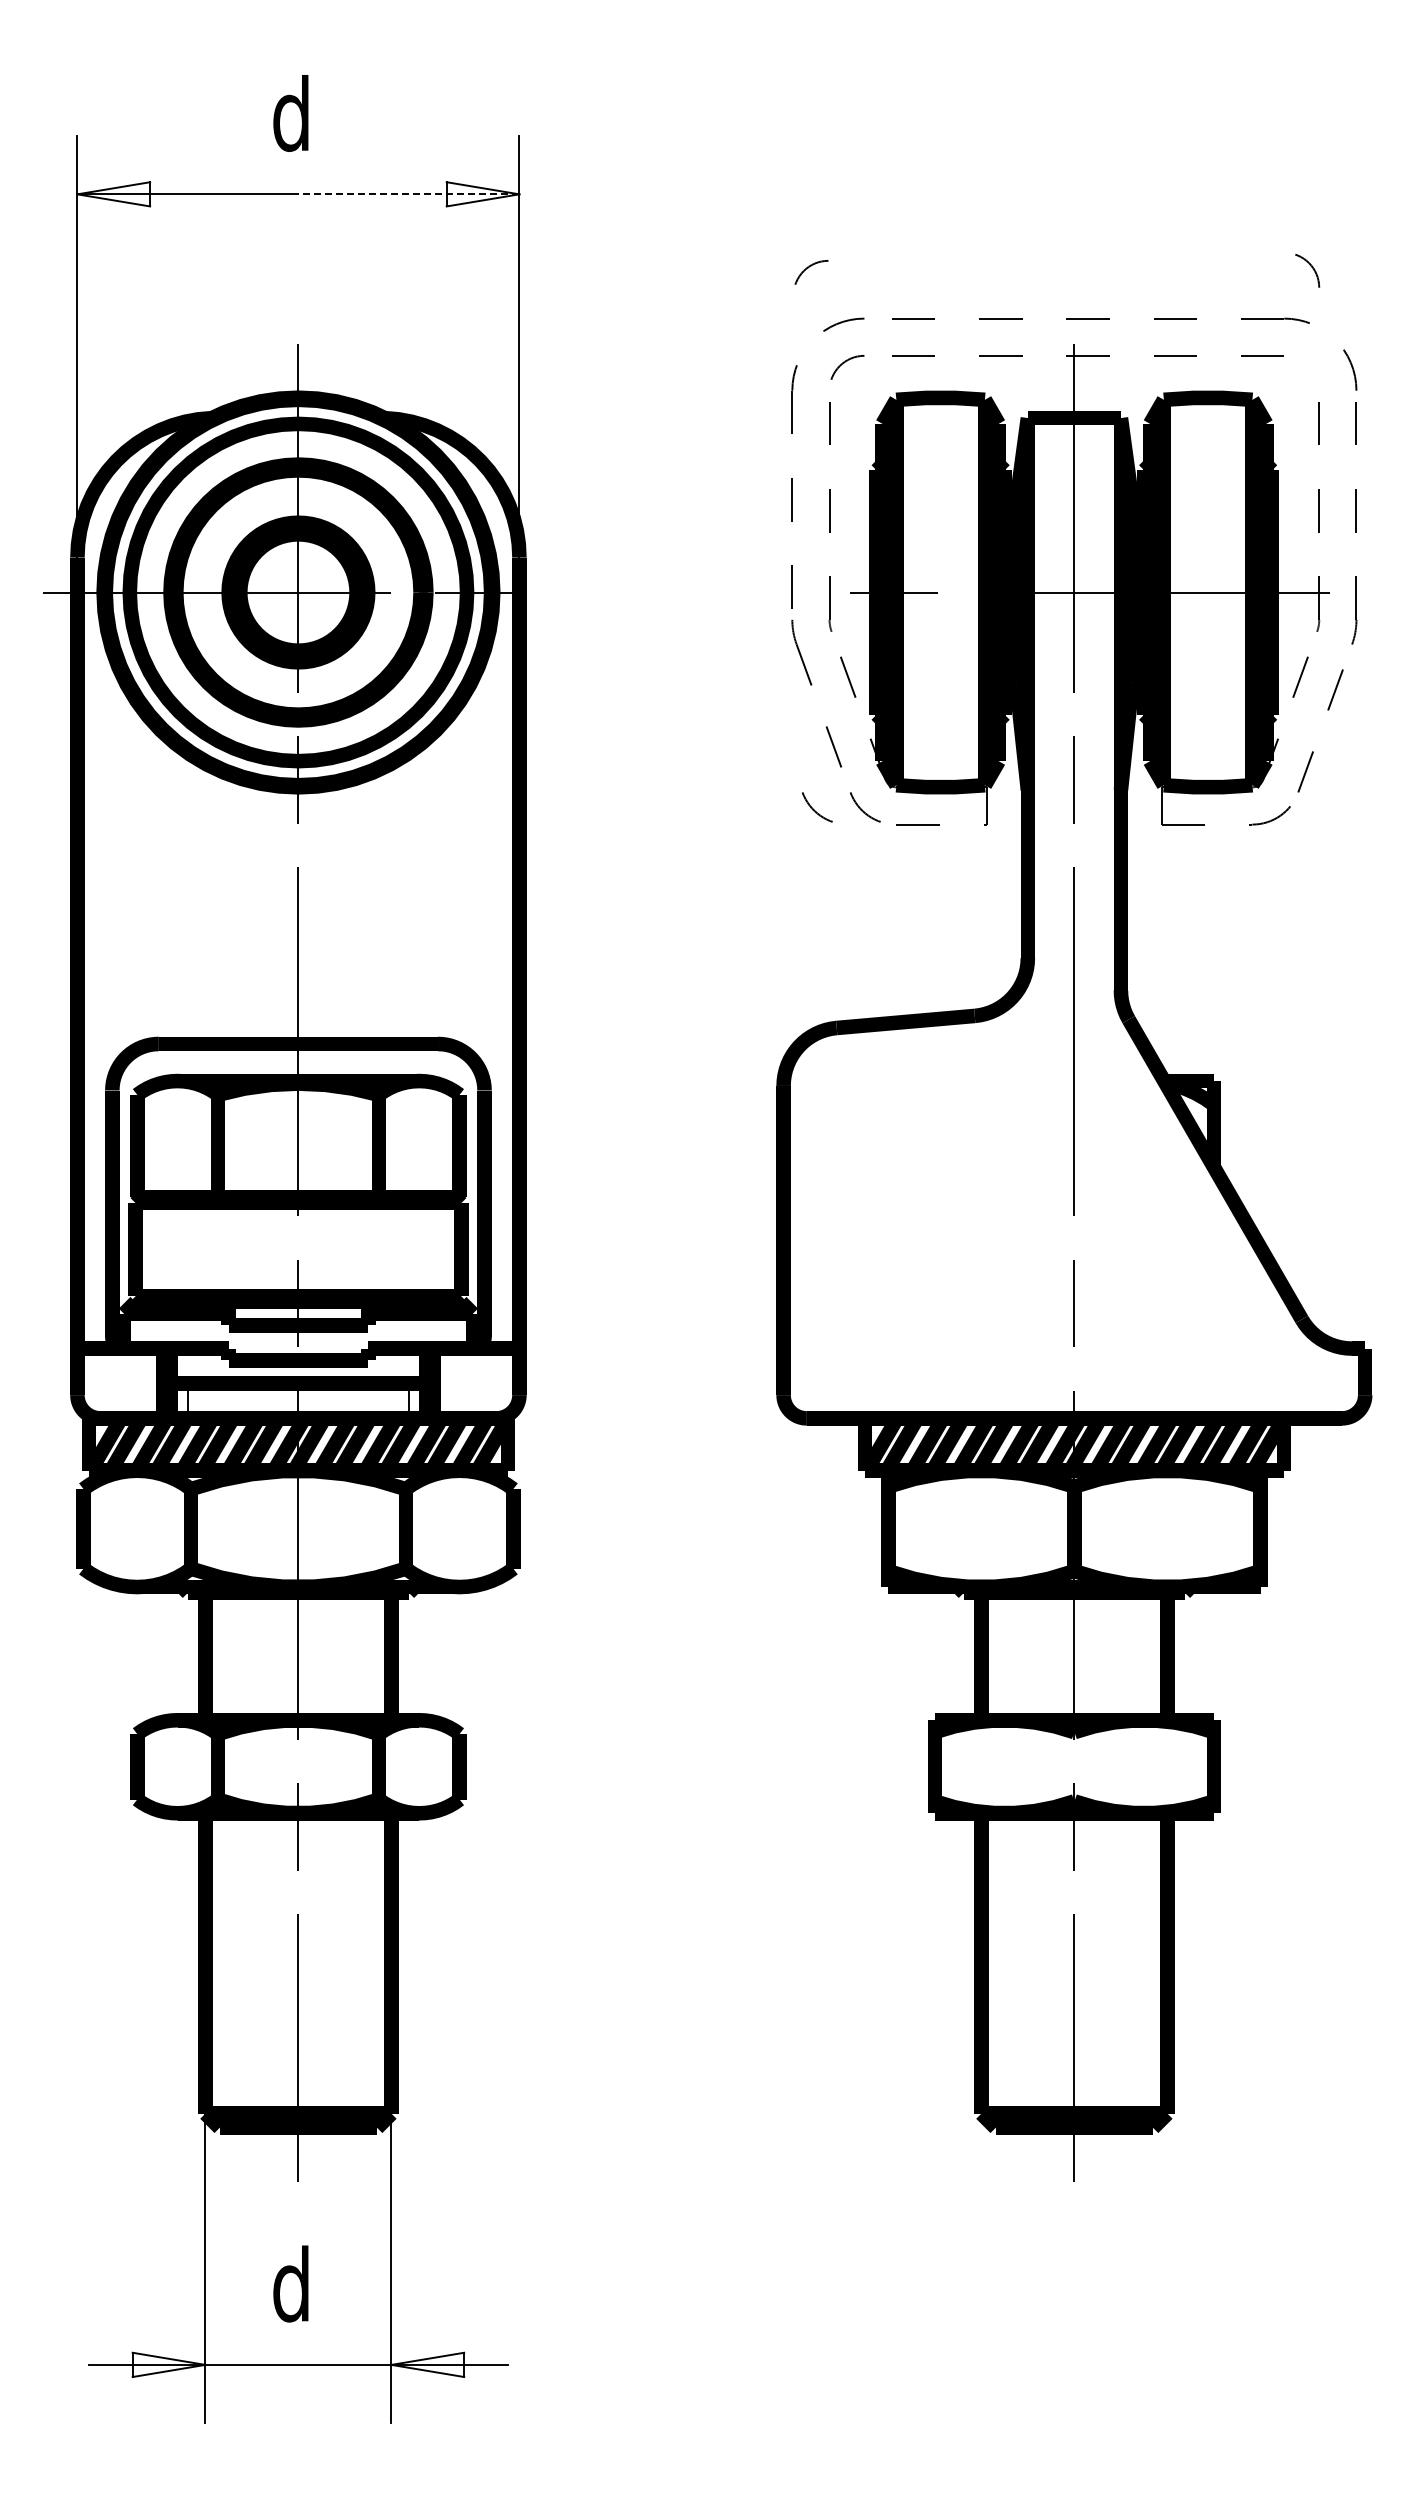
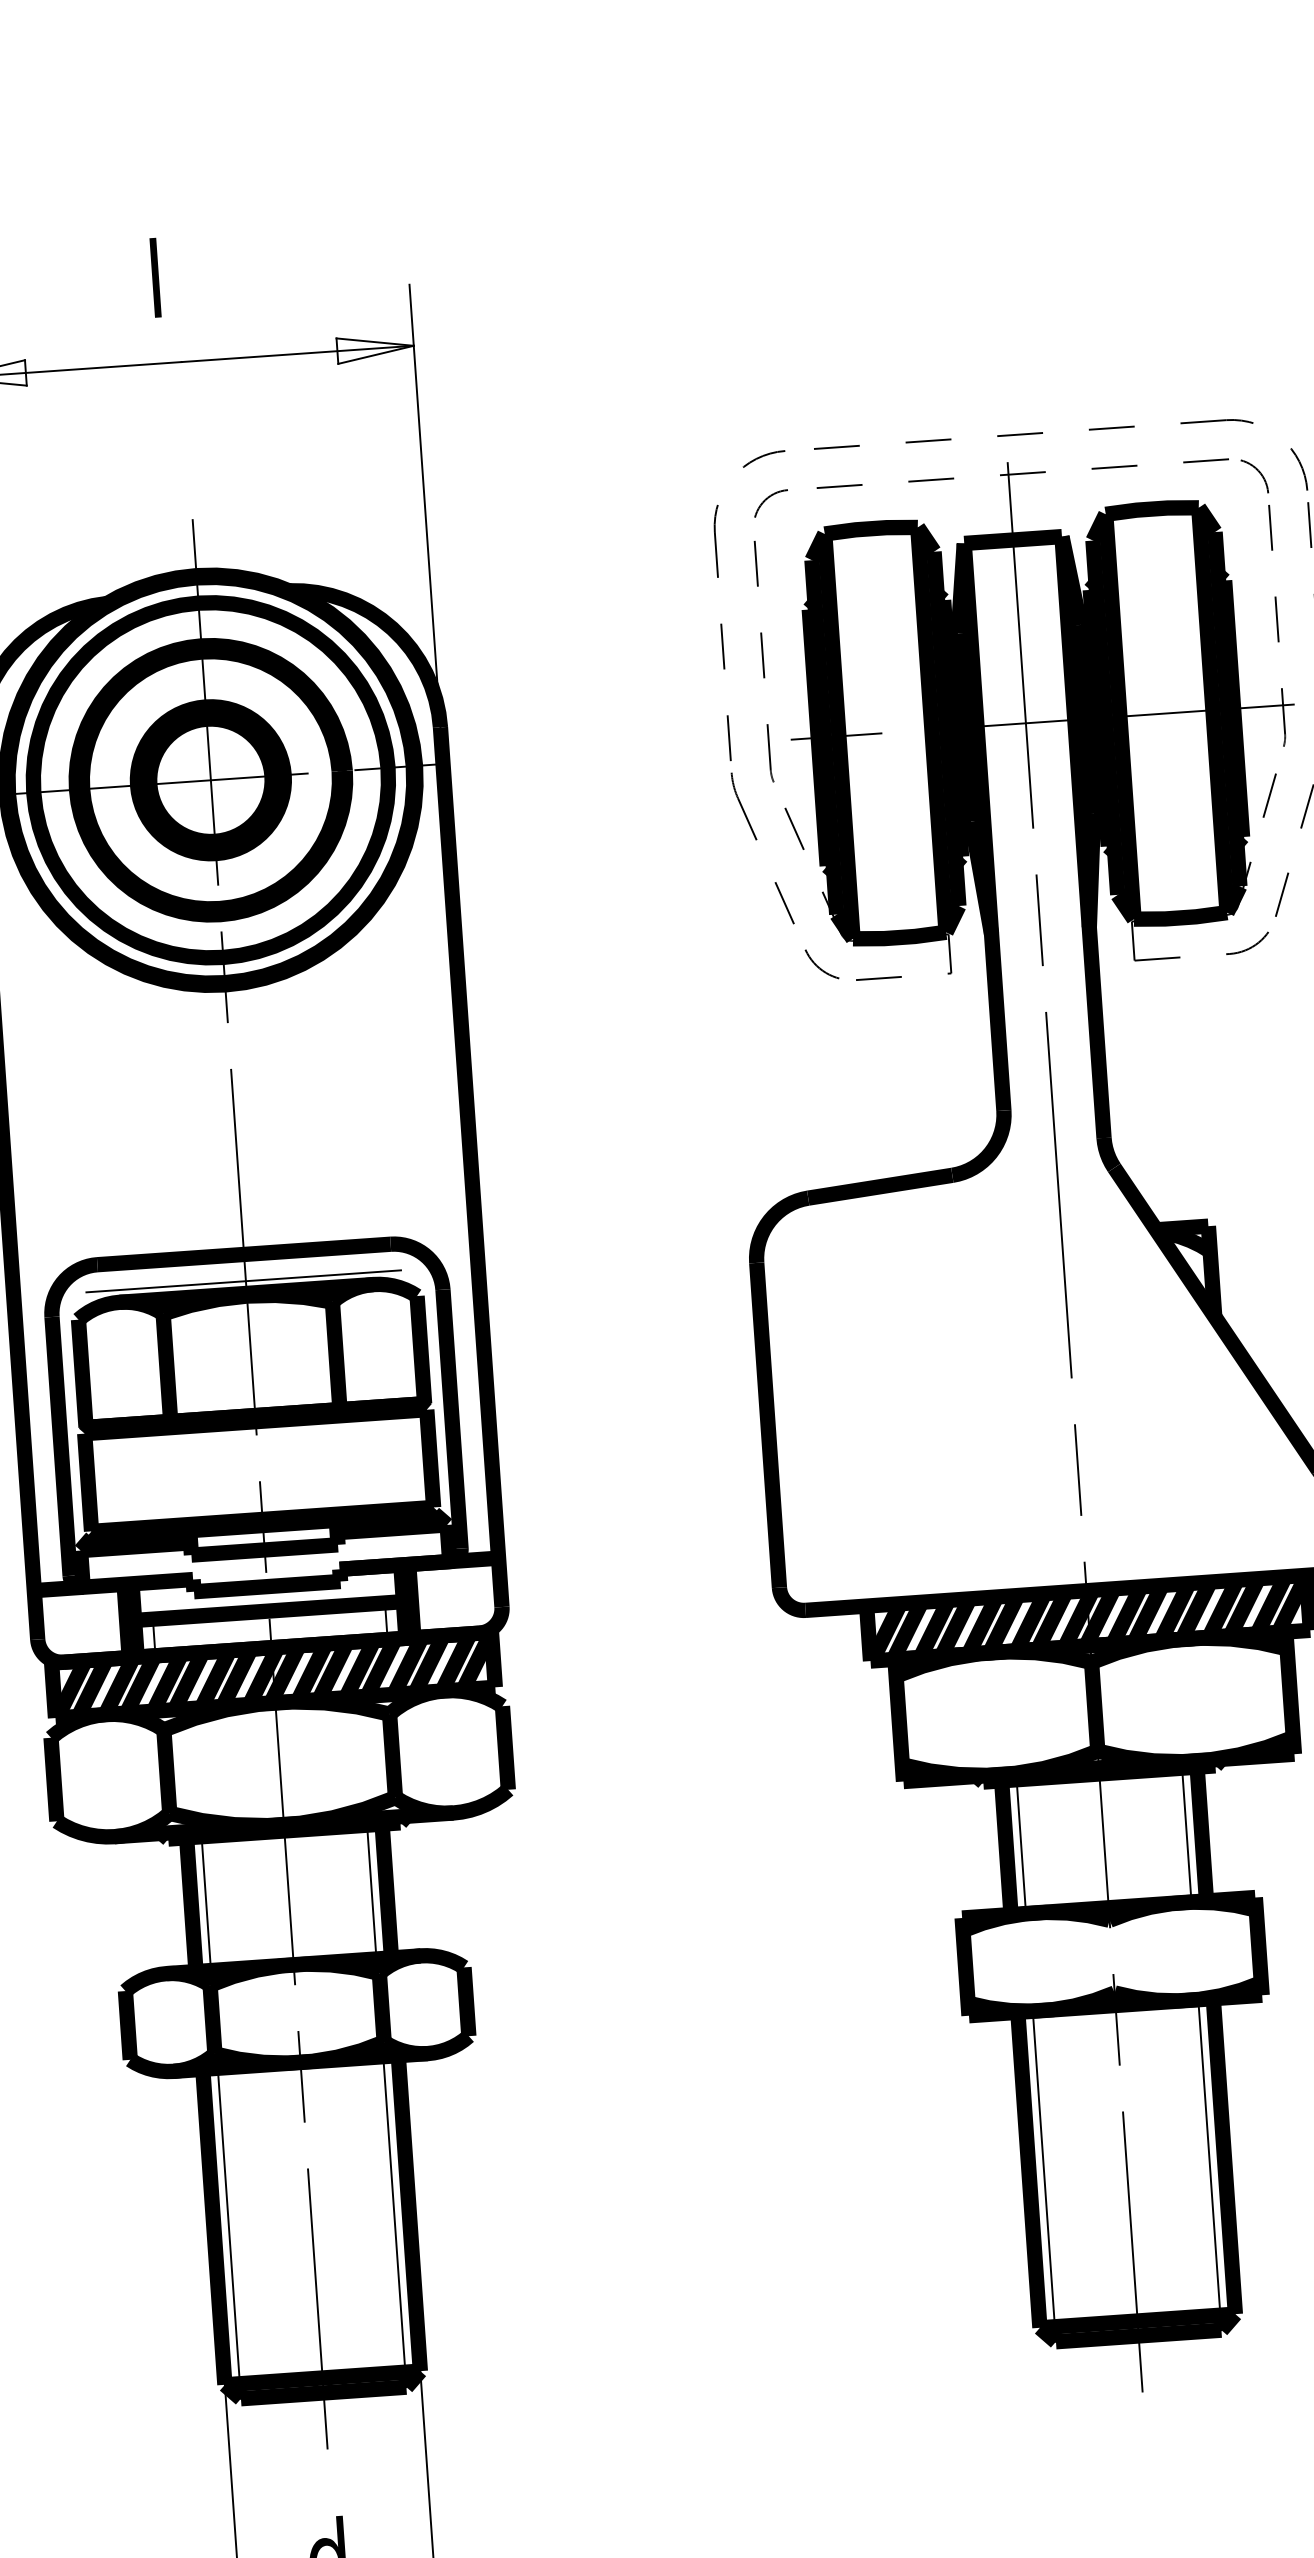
text: (290, 113) -> (167, 277), d -> l
line: (408, 194) -> (297, 354), dashed -> solid
arc: (1310, 266) -> (1257, 471), moved
arc: (808, 268) -> (722, 402), removed
arc: (814, 809) -> (768, 970), removed
line: (296, 1069) -> (243, 1281), added
line: (219, 1656) -> (206, 1903), added
line: (377, 1656) -> (372, 1892), added
line: (995, 1656) -> (1021, 1846), added
line: (1153, 1656) -> (1187, 1835), added
line: (219, 1970) -> (229, 2233), added
line: (377, 1970) -> (395, 2221), added
line: (995, 1970) -> (1044, 2176), added
line: (1153, 1970) -> (1210, 2164), added

